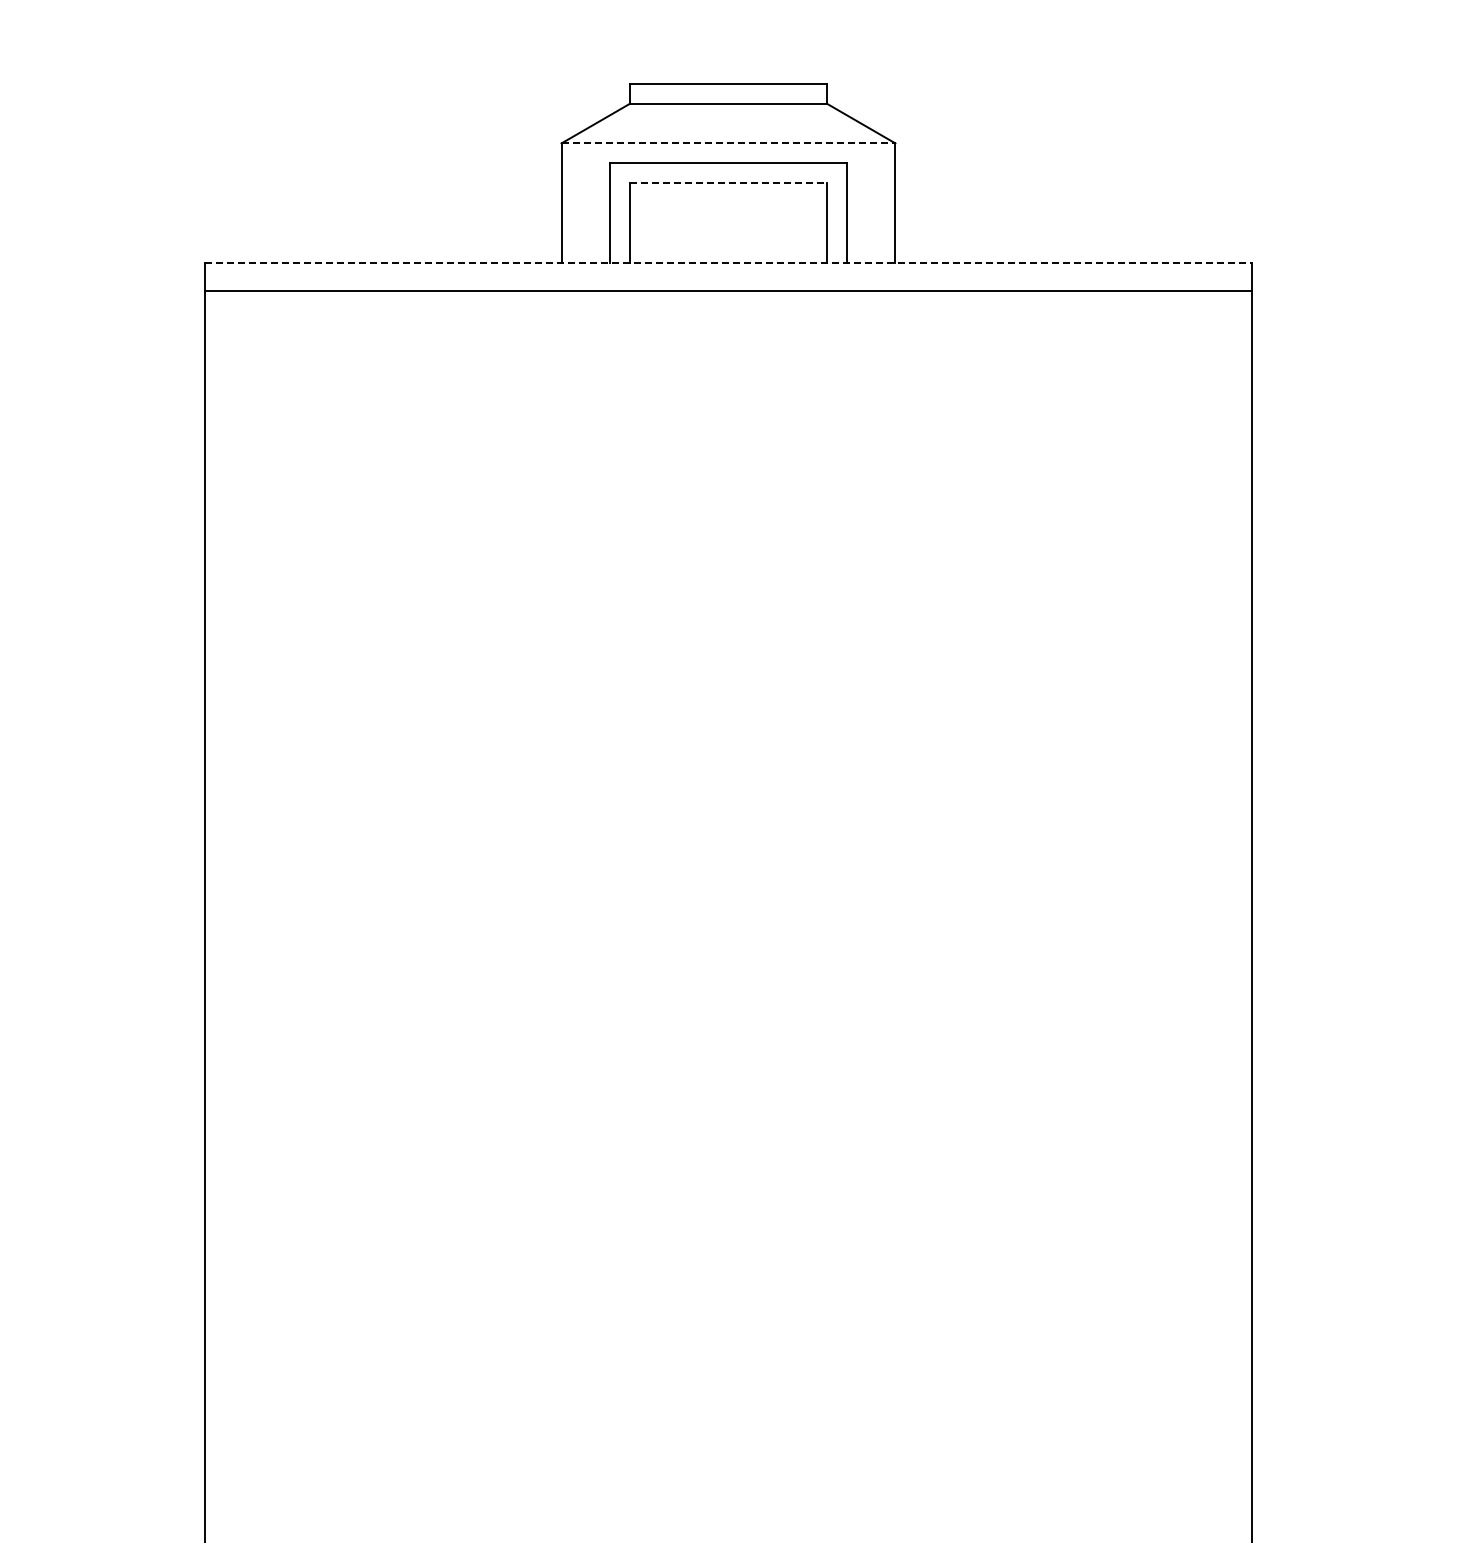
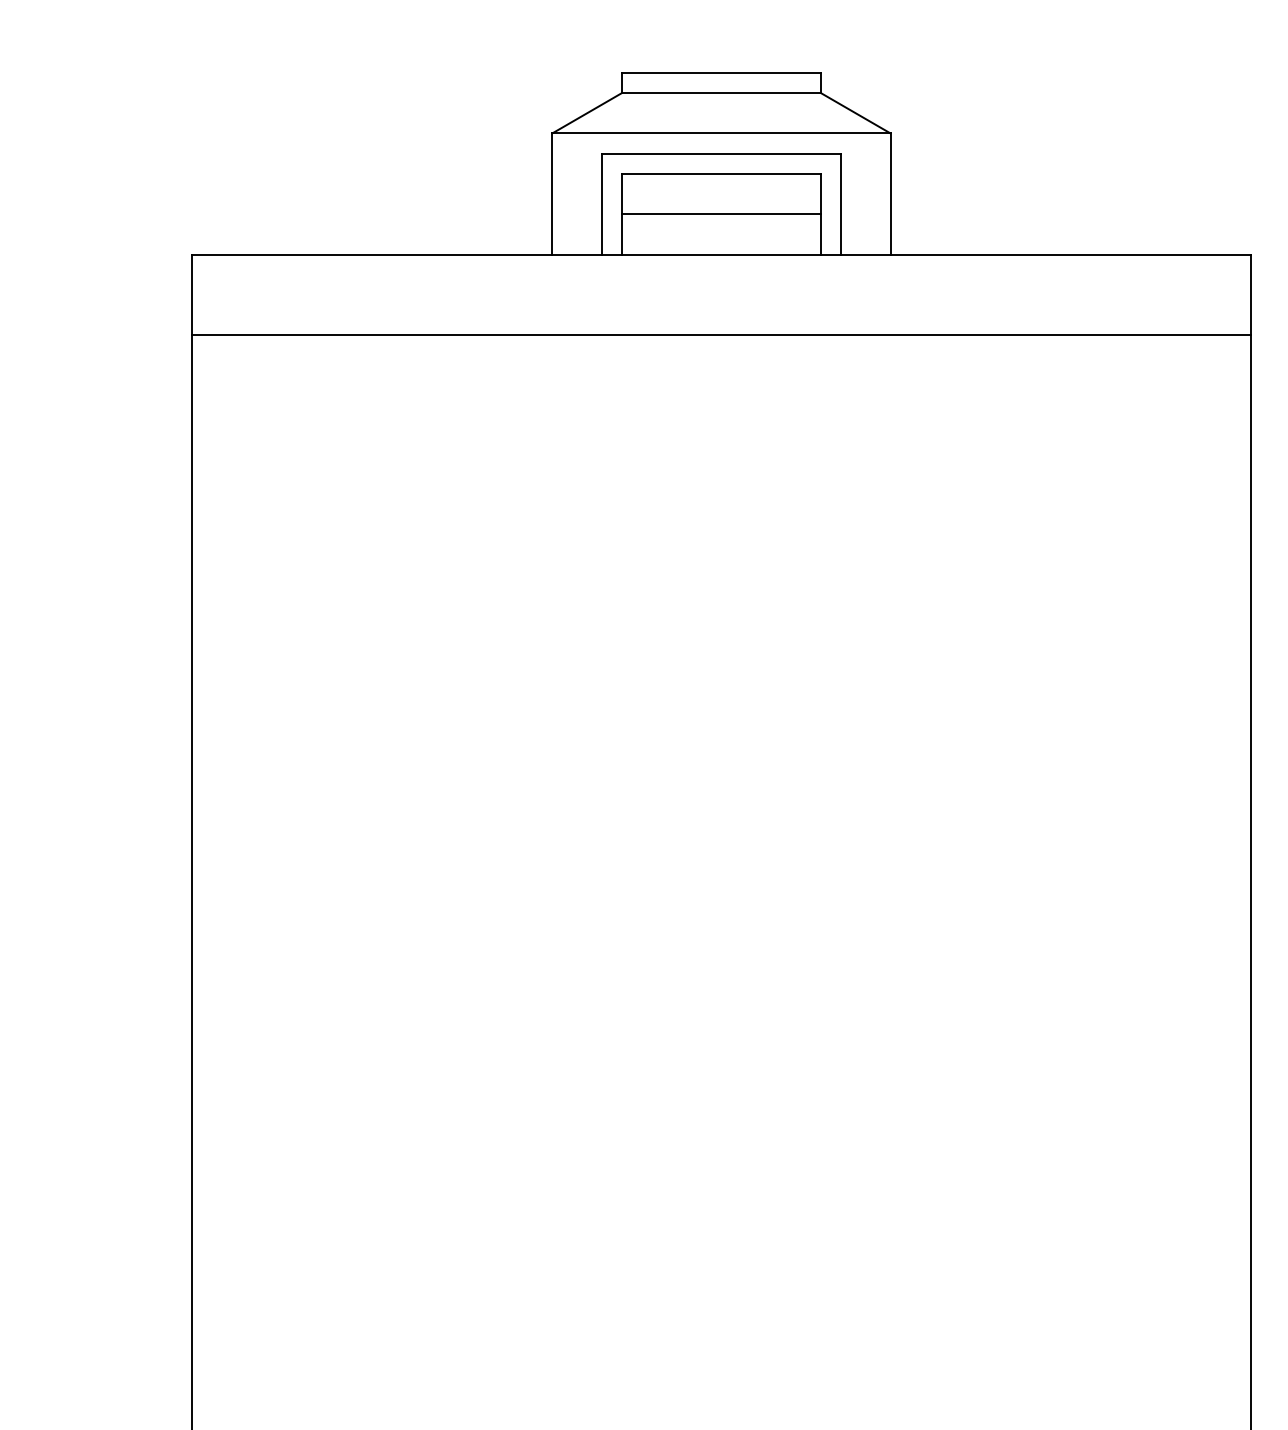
line: (728, 143) -> (721, 133), dashed -> solid
line: (728, 183) -> (721, 174), dashed -> solid
line: (728, 223) -> (721, 214), added
line: (728, 262) -> (721, 254), dashed -> solid
line: (728, 290) -> (721, 335), moved

